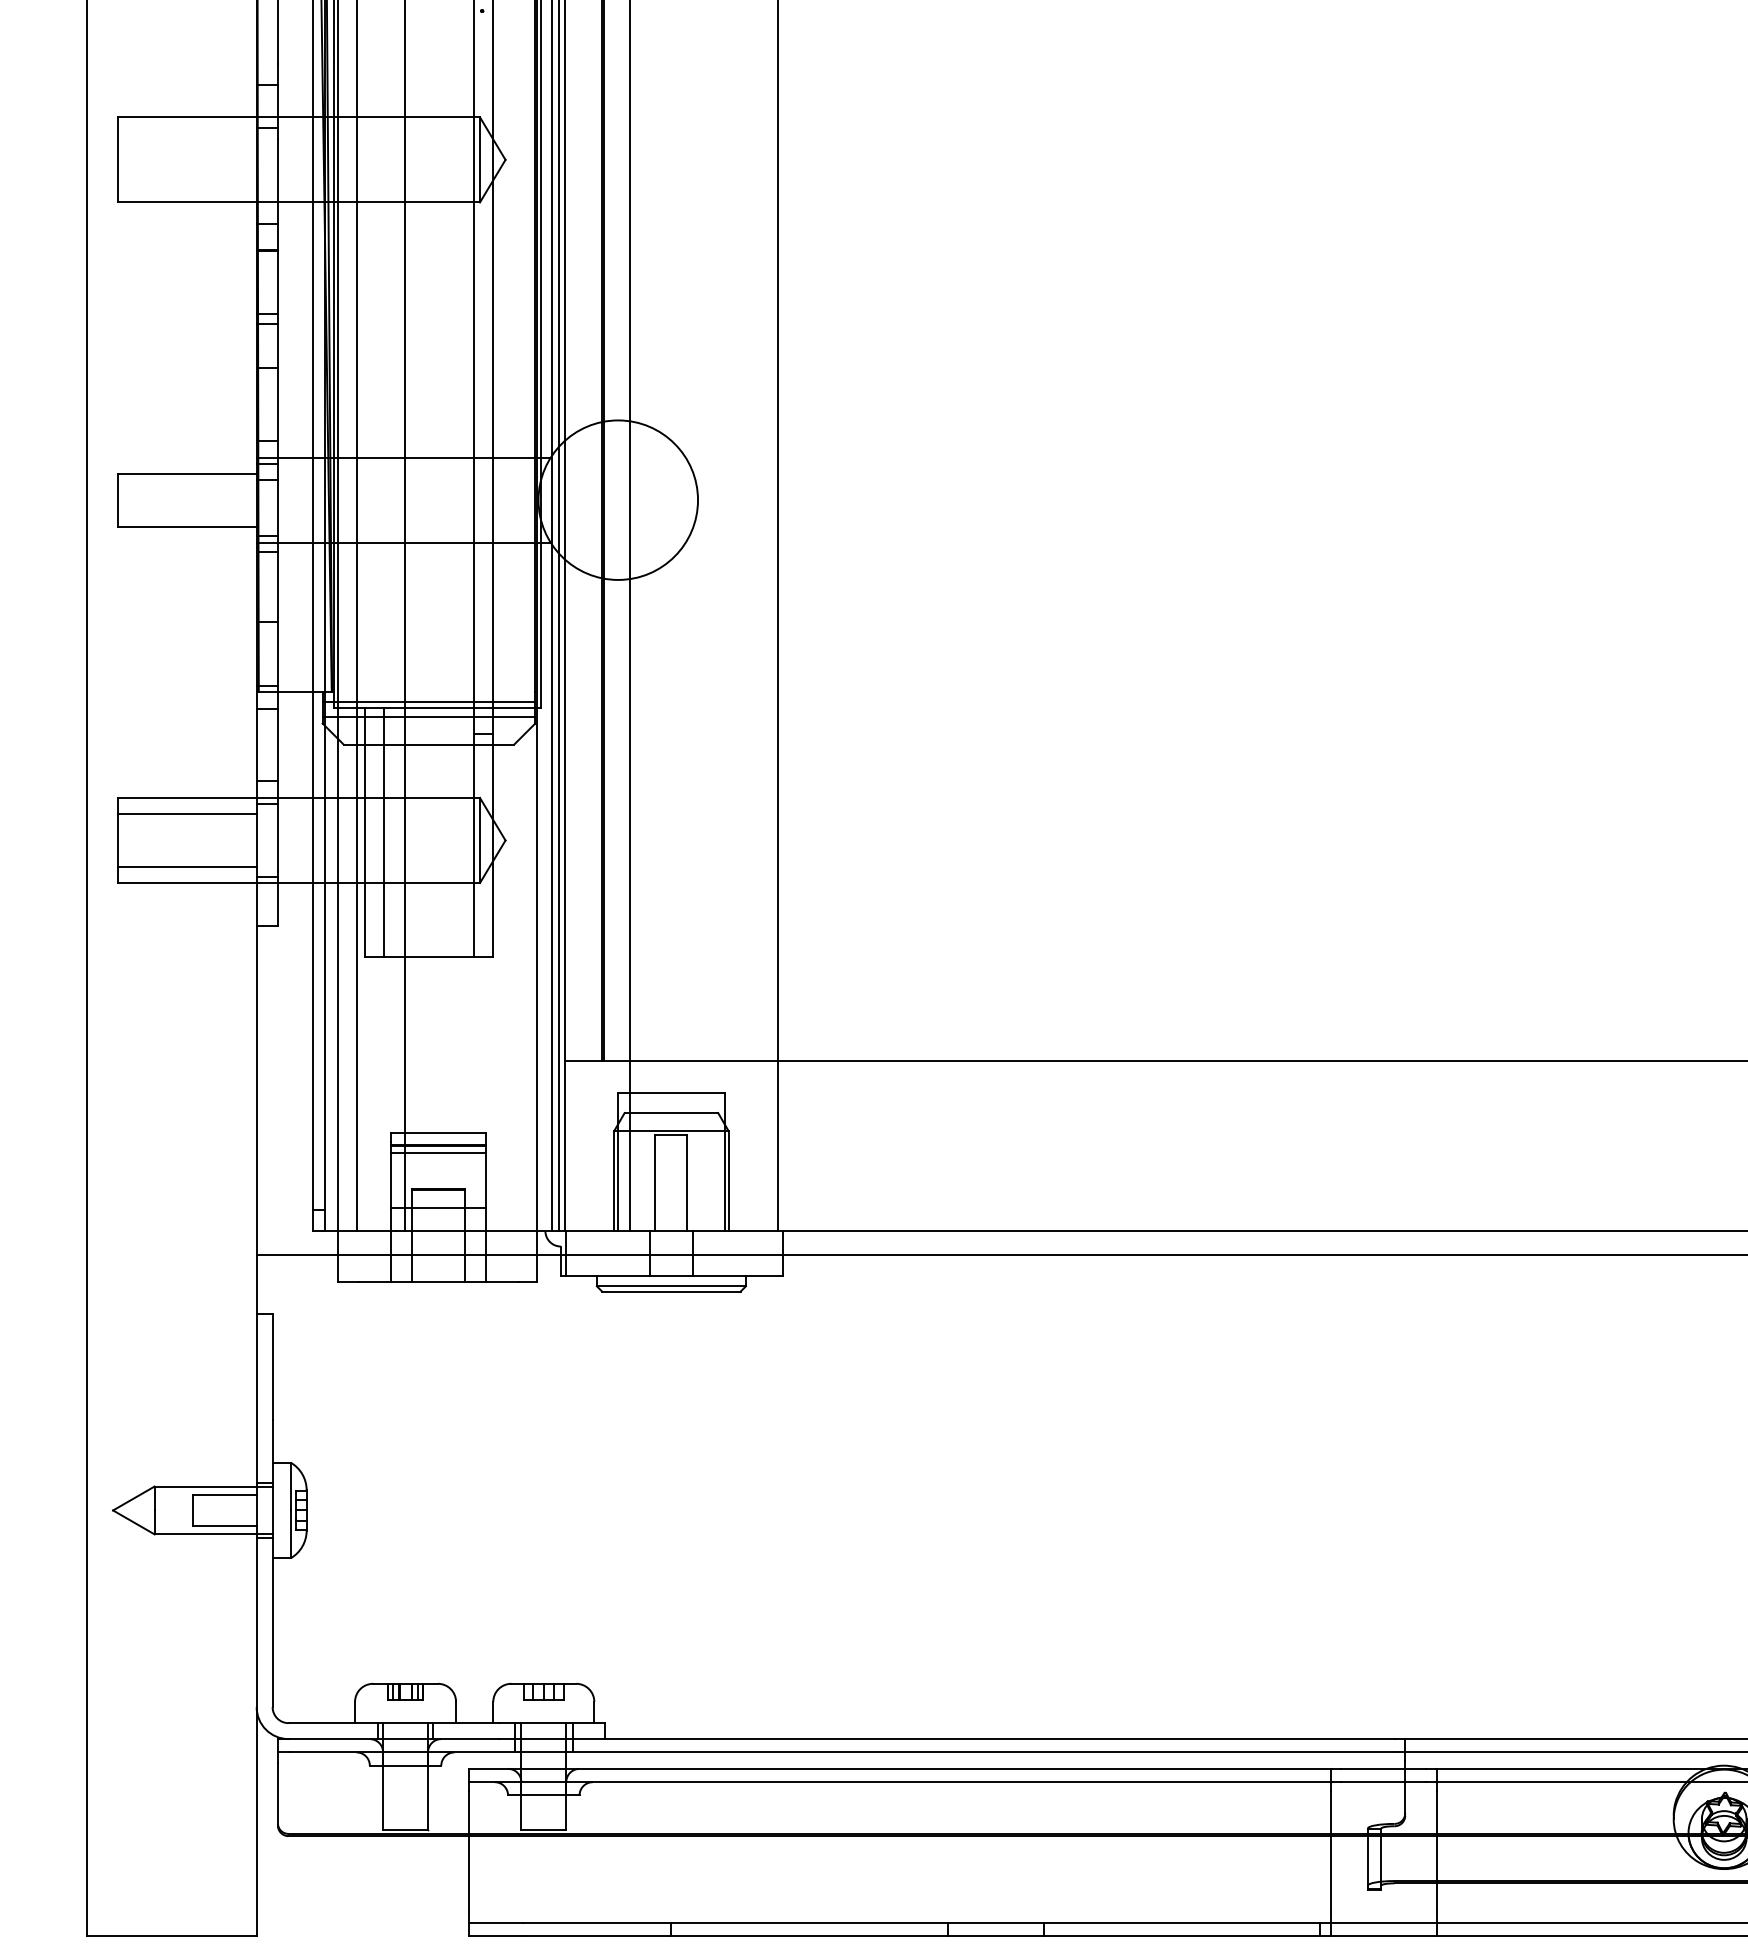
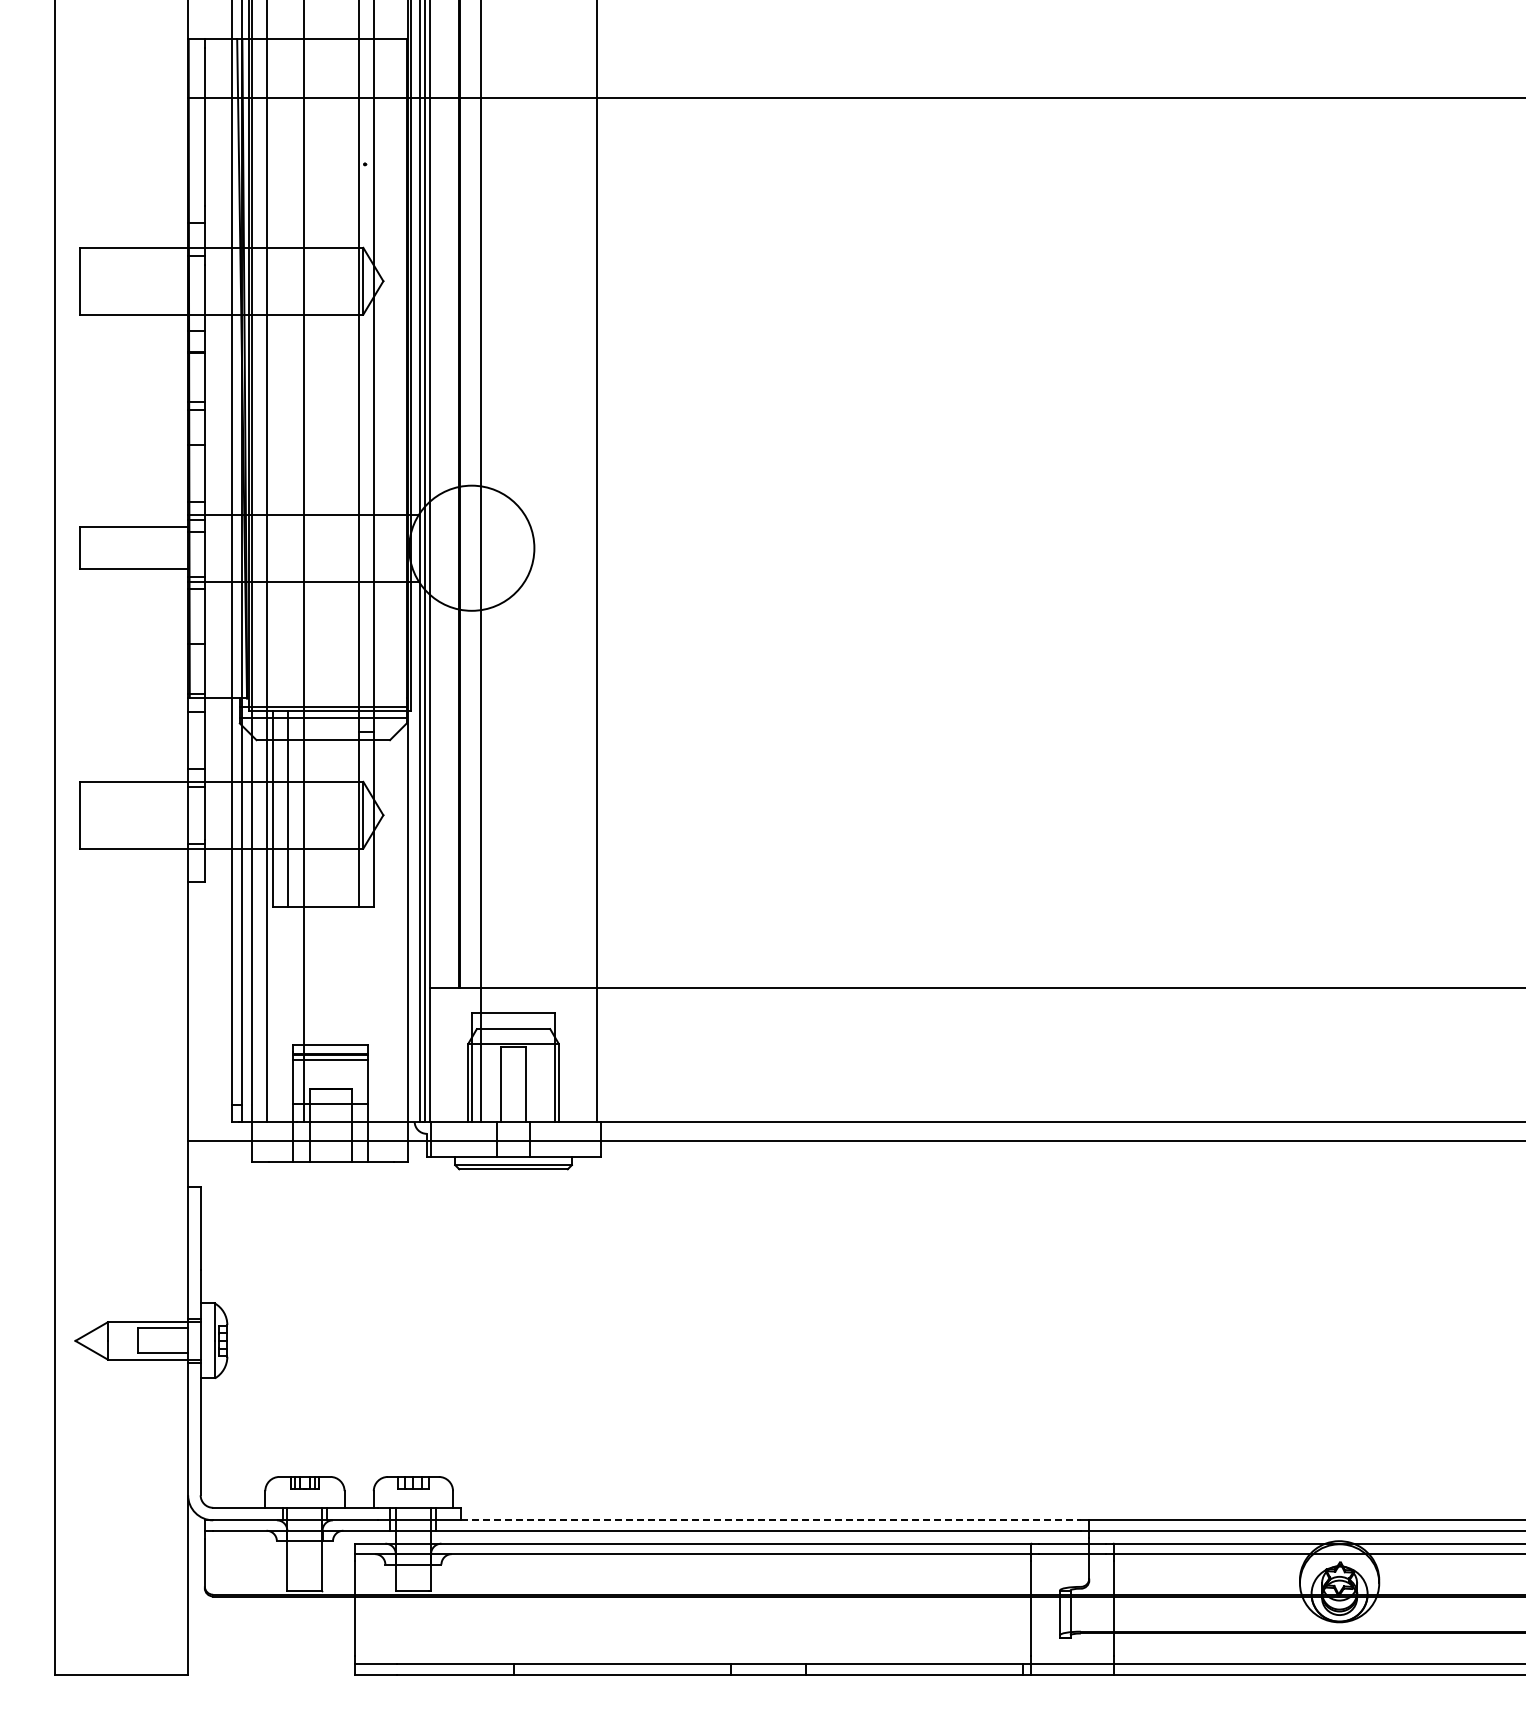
line: (187, 814) -> (133, 794), removed
line: (187, 867) -> (133, 836), removed
line: (1000, 1739) -> (771, 1520), solid -> dashed

